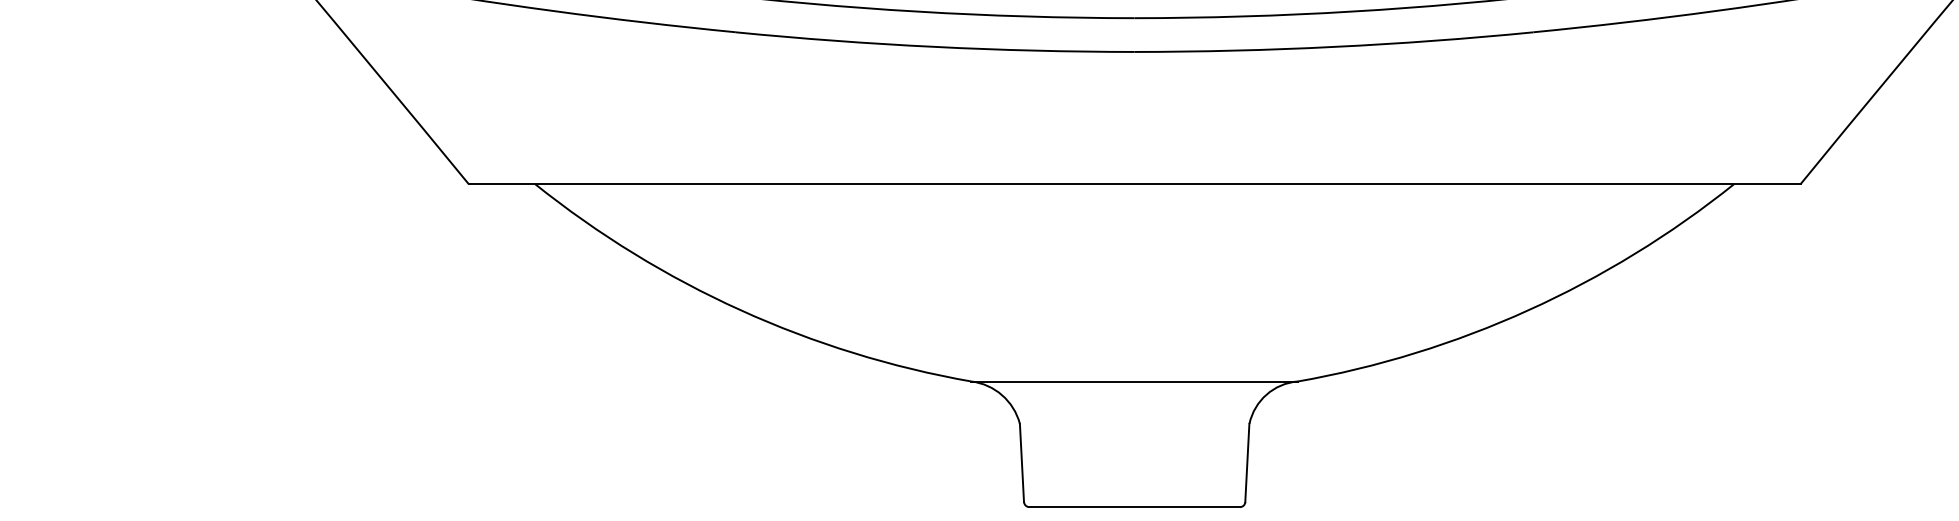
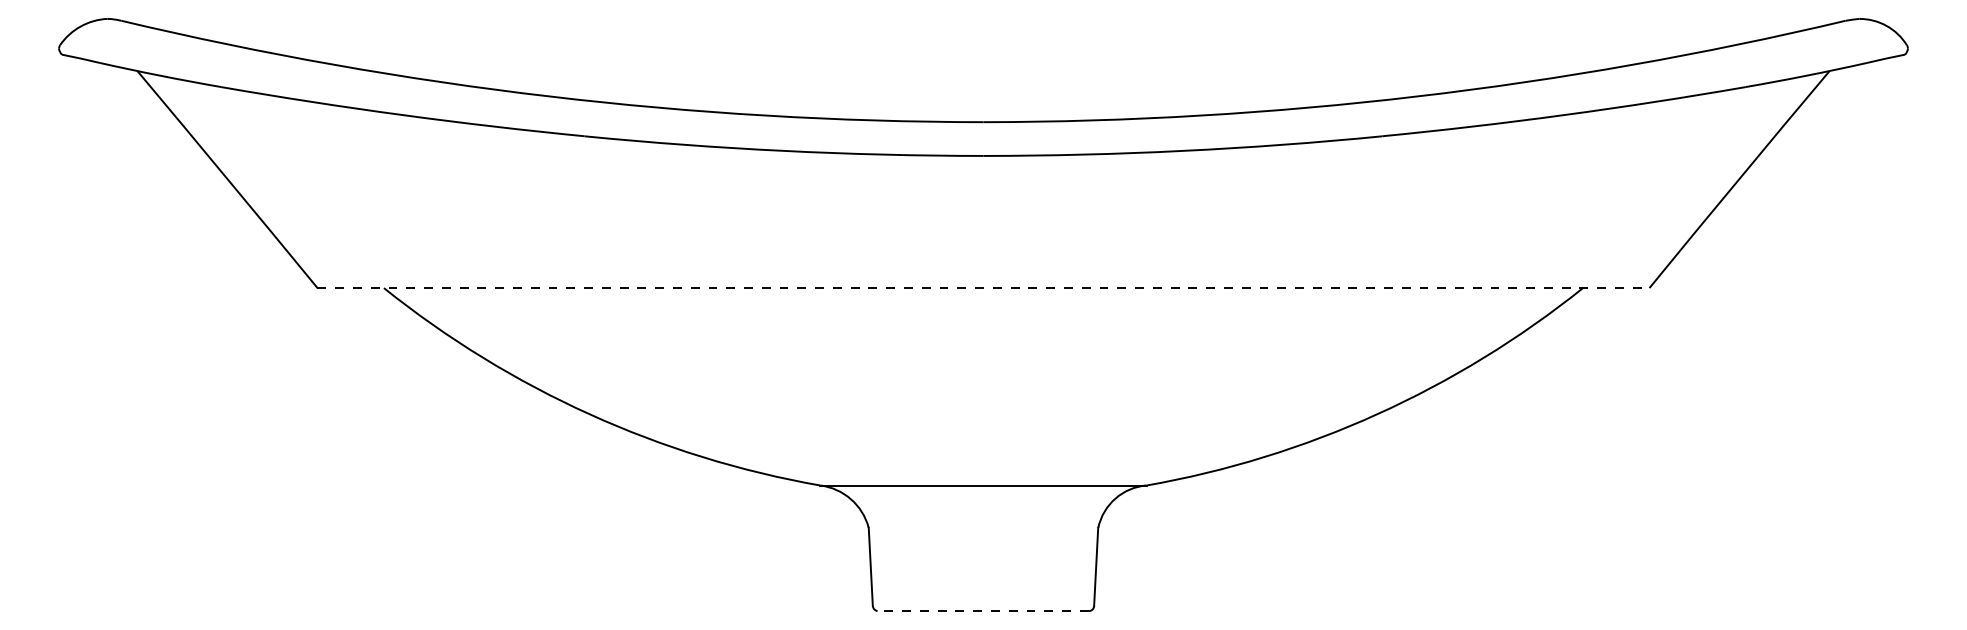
line: (1134, 184) -> (983, 288), solid -> dashed
line: (1134, 507) -> (983, 611), solid -> dashed

